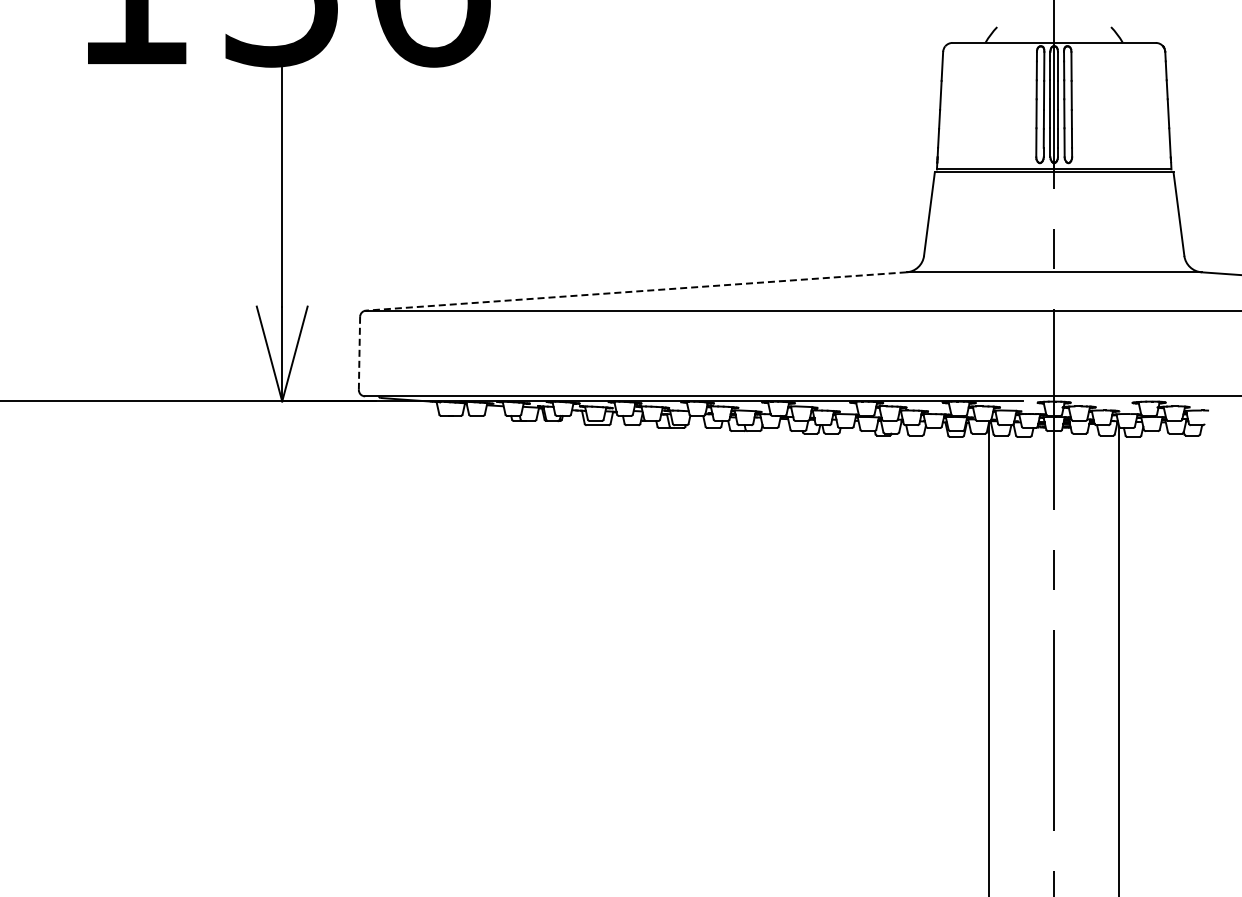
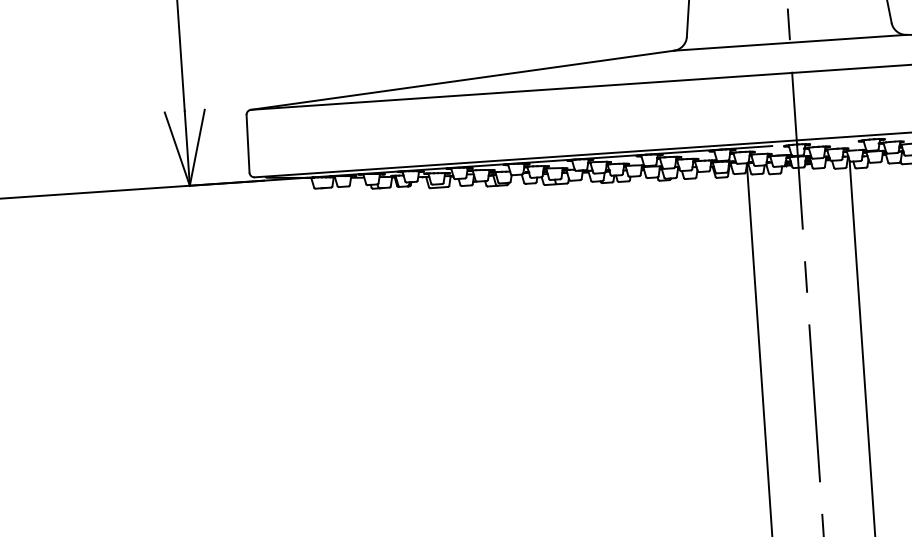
line: (636, 291) -> (462, 80), dashed -> solid
line: (359, 353) -> (248, 143), dashed -> solid

